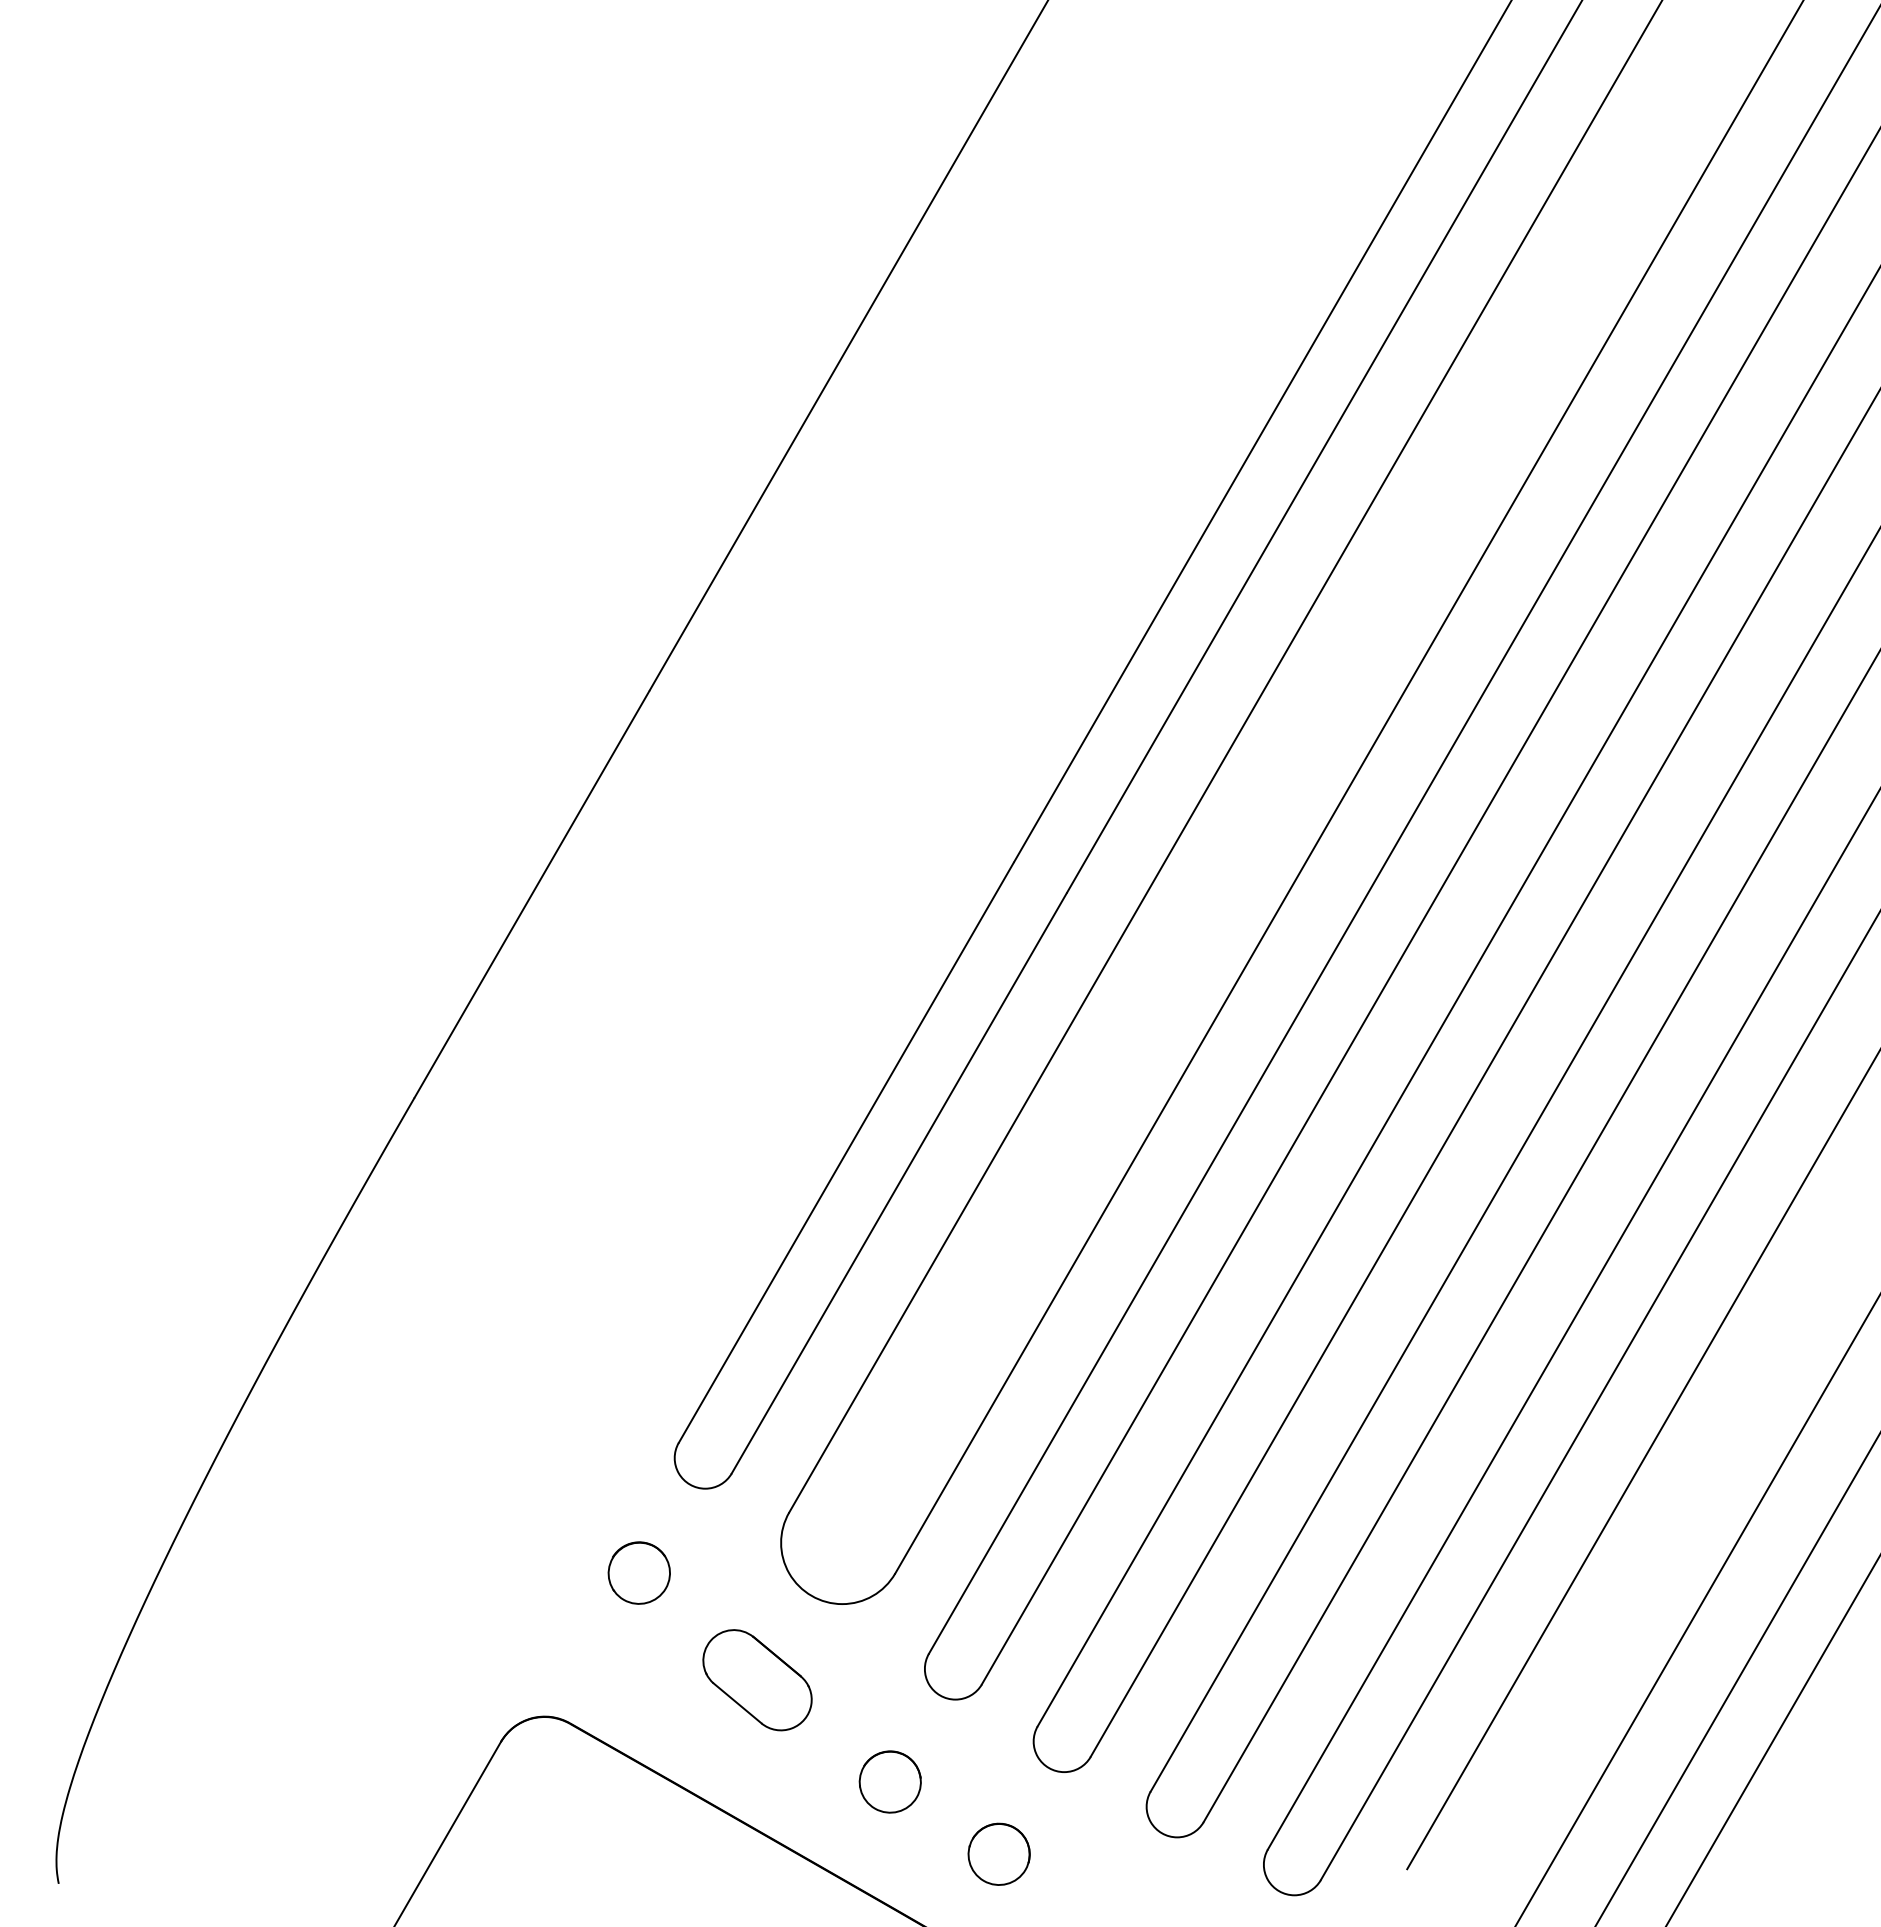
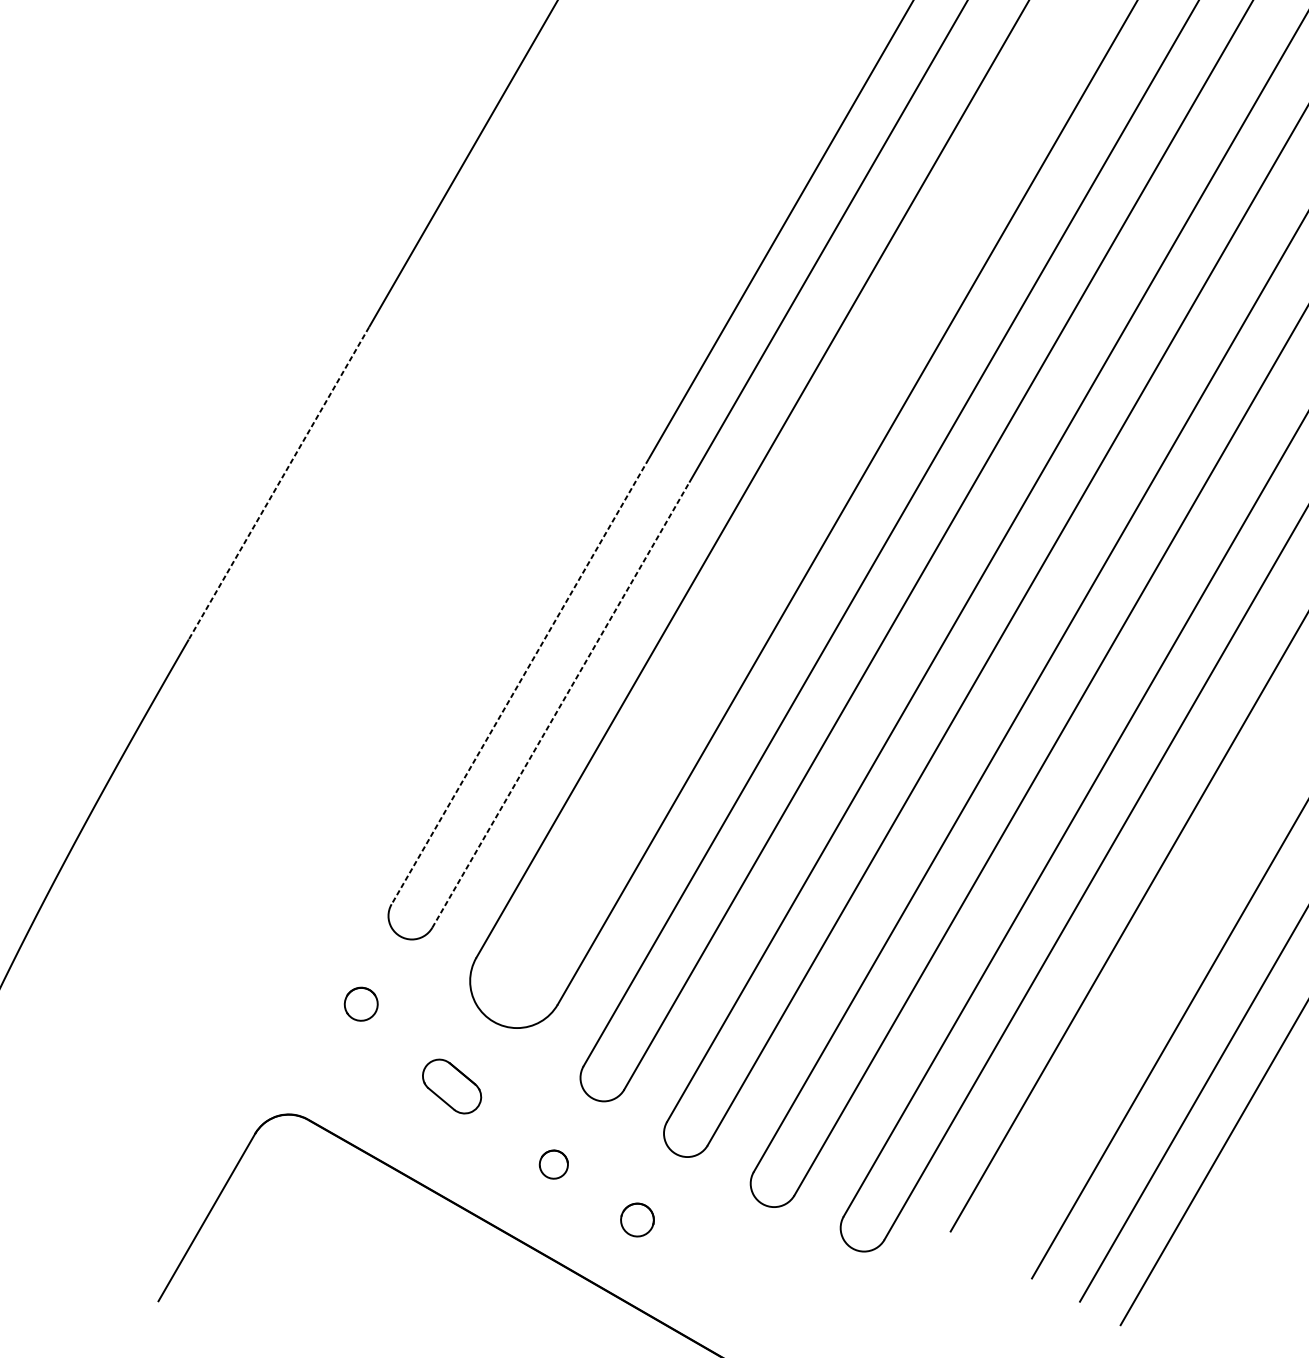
line: (532, 894) -> (279, 483), solid -> dashed
line: (846, 1152) -> (520, 681), solid -> dashed
line: (899, 1183) -> (561, 705), solid -> dashed
part: (638, 1572) -> (360, 1003), size x0.7
part: (757, 1680) -> (452, 1086), size x0.7
part: (889, 1781) -> (553, 1164), size x0.6
part: (998, 1853) -> (637, 1219), size x0.7

